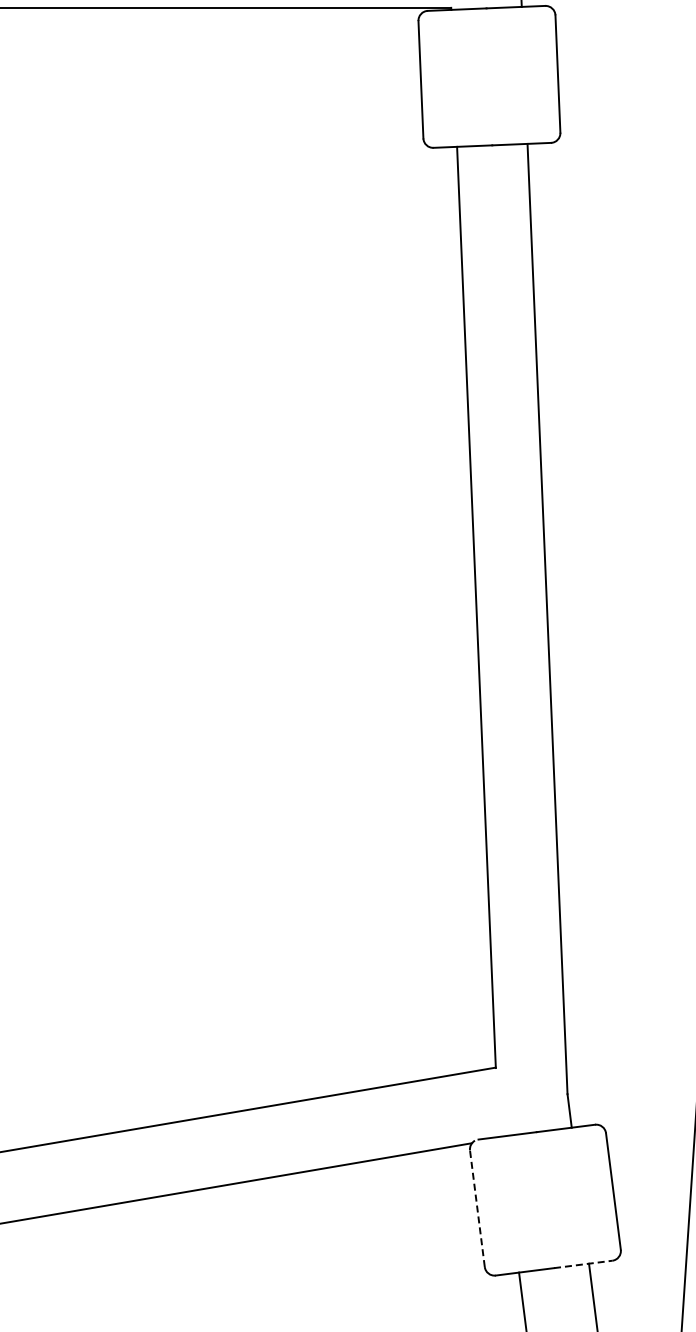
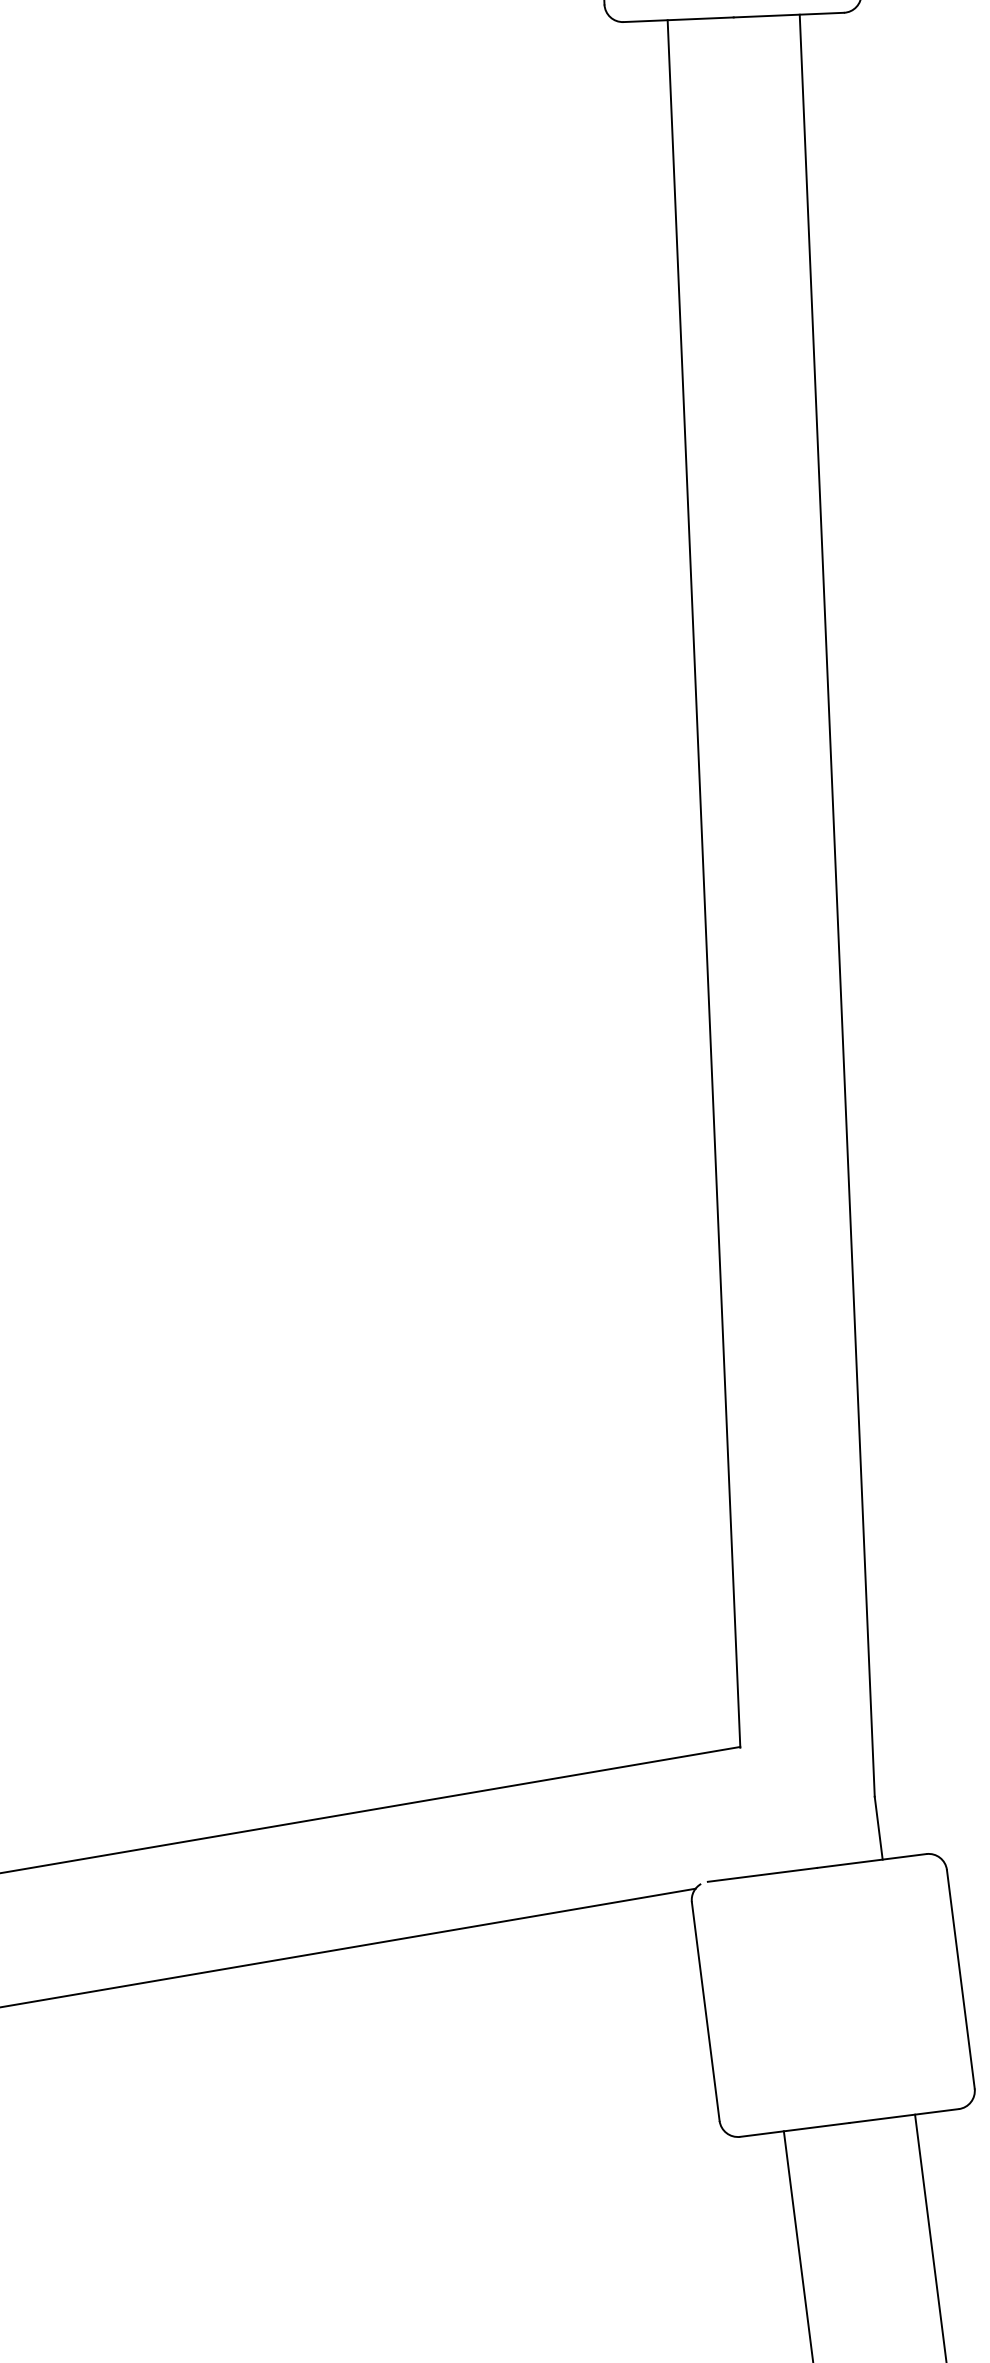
line: (477, 1208) -> (705, 2011), dashed -> solid
line: (583, 1264) -> (904, 2116), dashed -> solid

